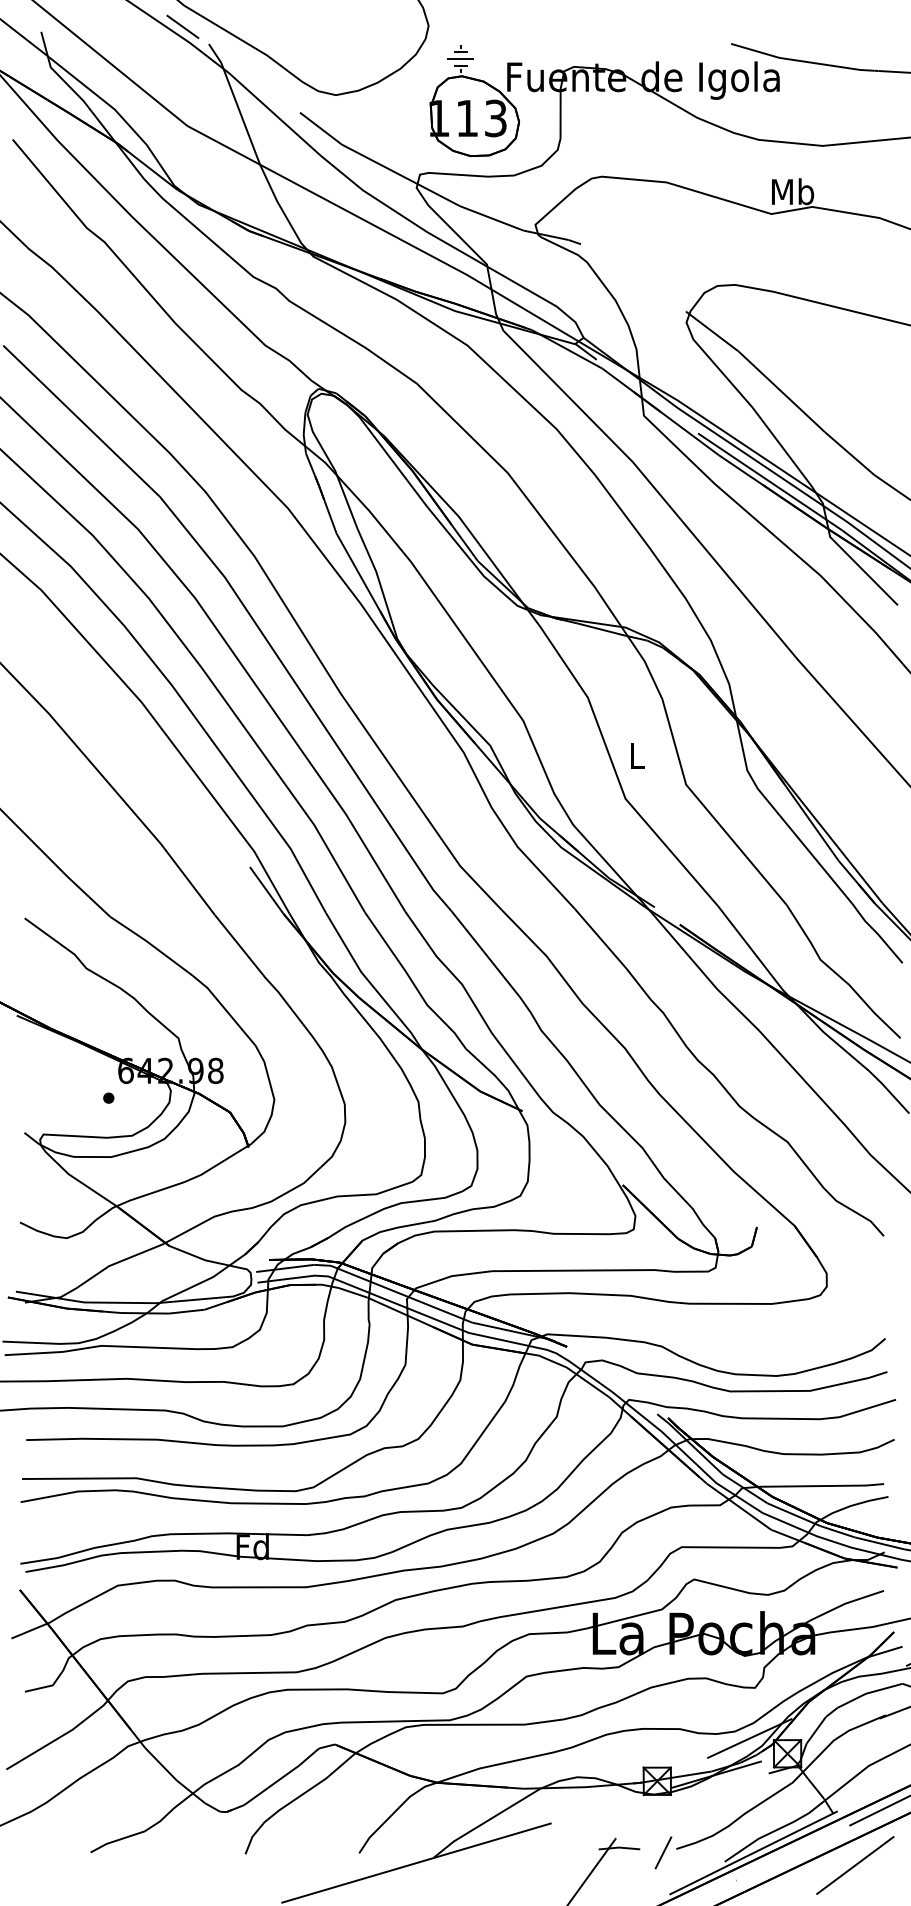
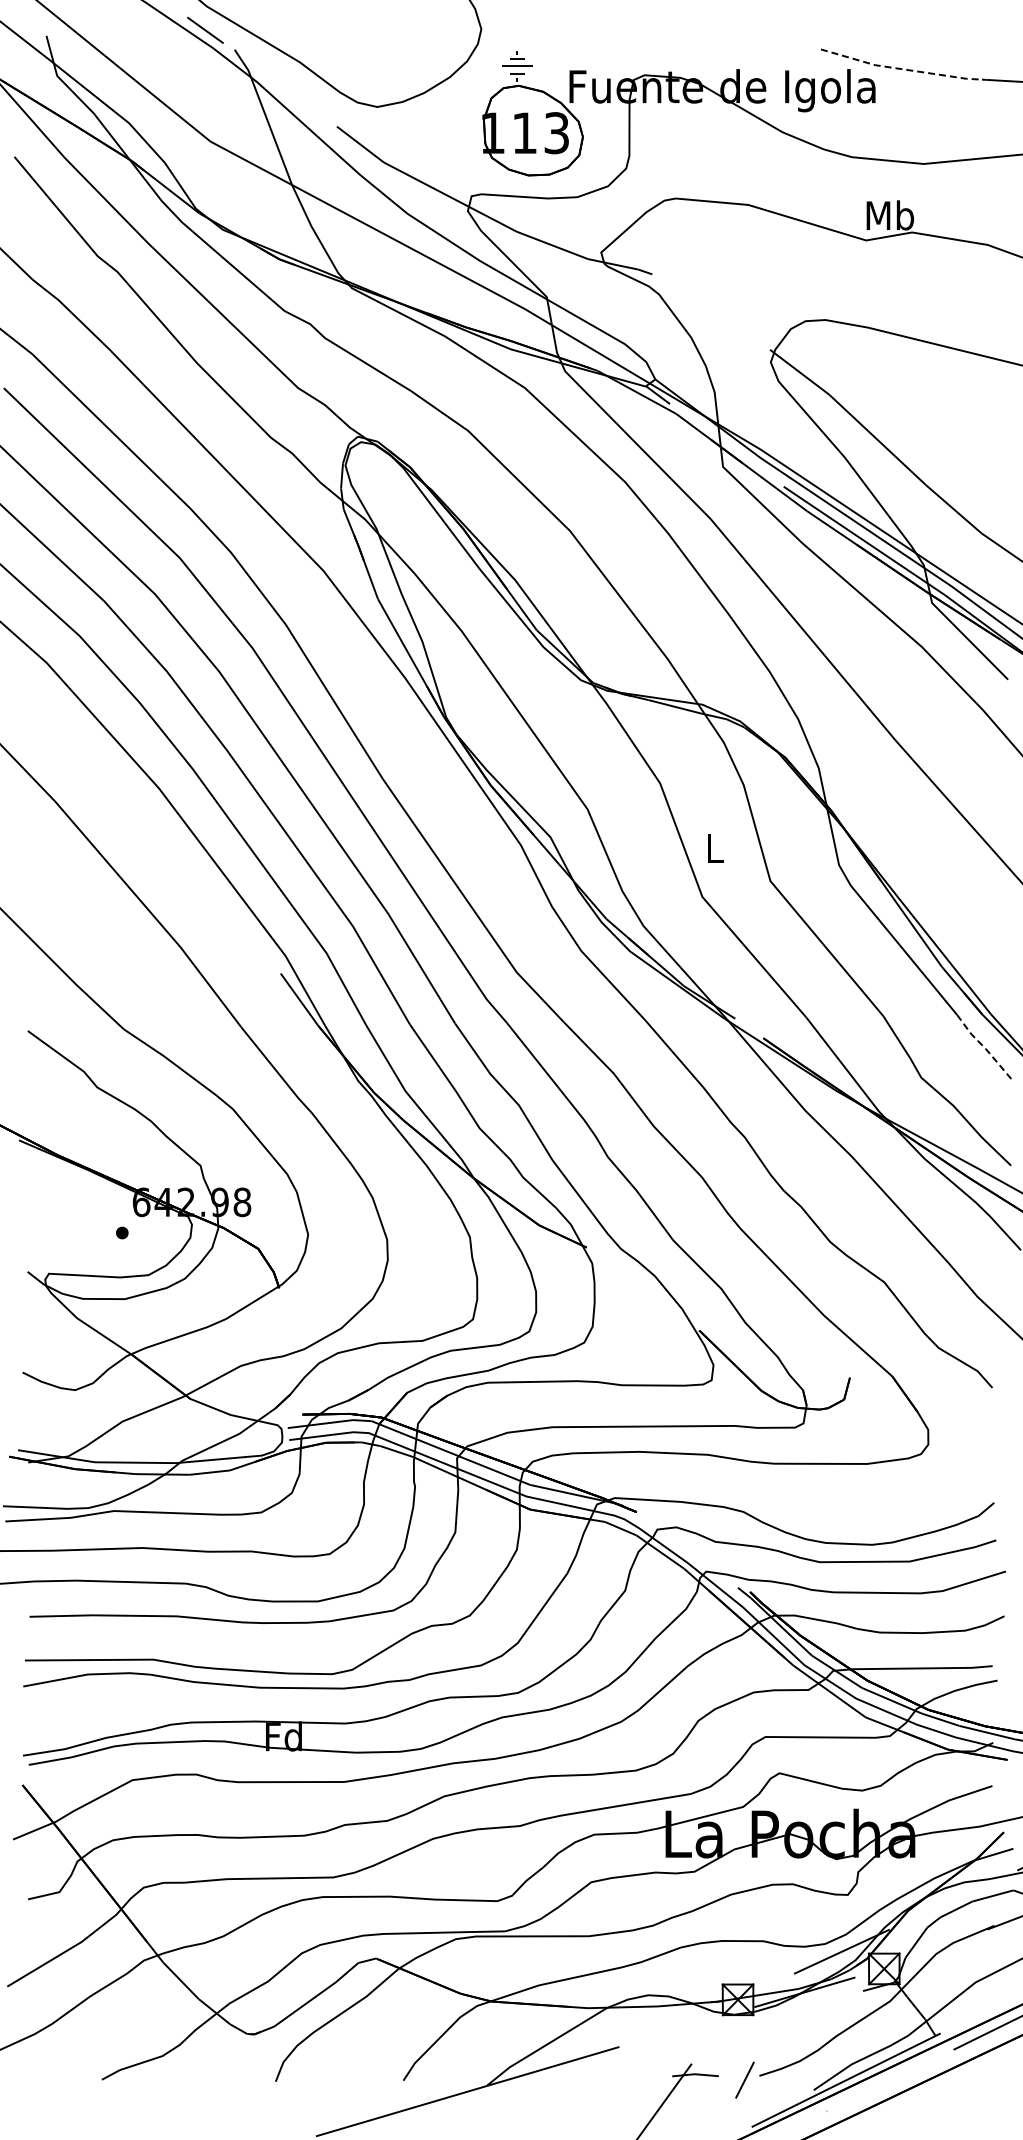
line: (802, 60) -> (900, 68), solid -> dashed
line: (877, 933) -> (985, 1048), solid -> dashed
line: (855, 1865) -> (960, 2094), removed

